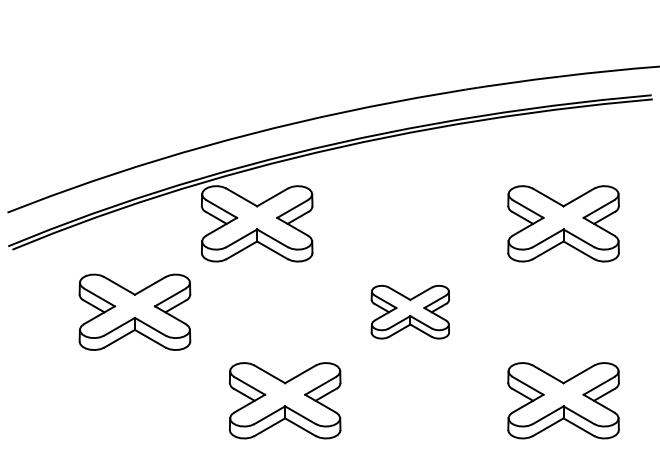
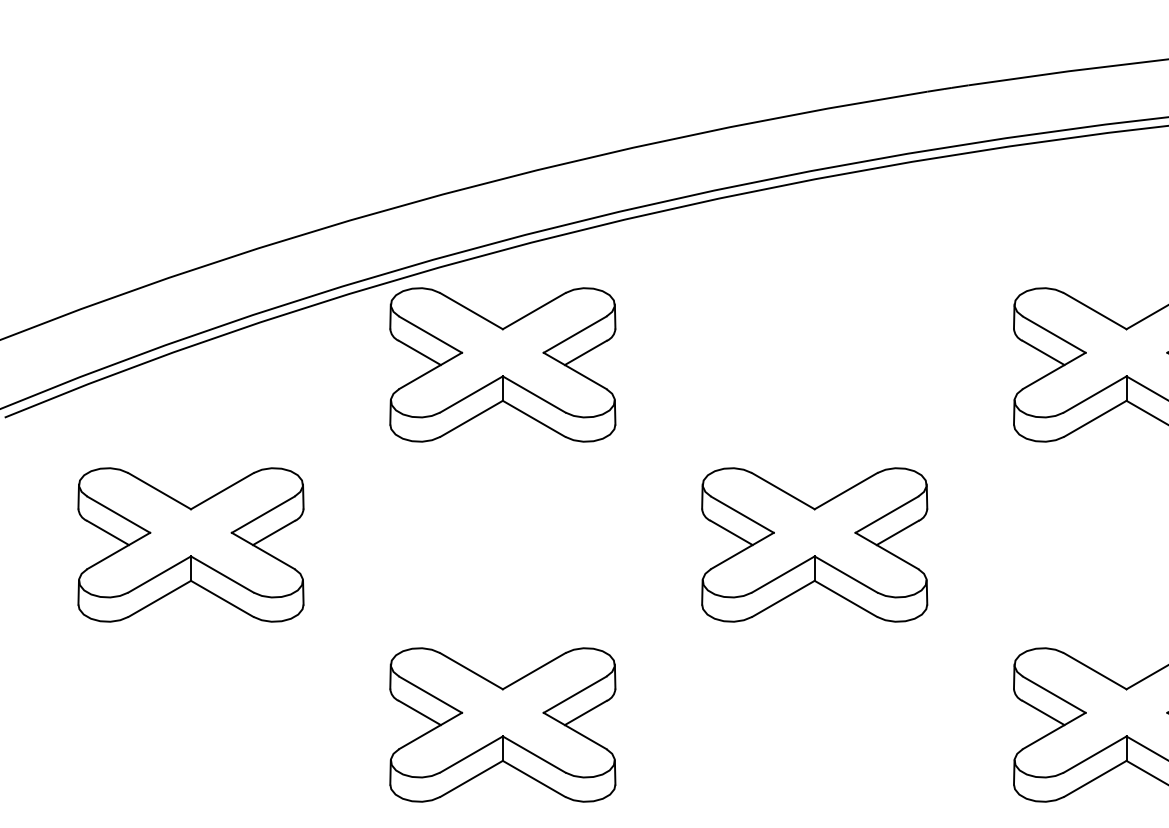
part: (134, 311) -> (190, 543), moved
part: (410, 311) -> (814, 543), size x1.43
part: (285, 400) -> (503, 724), moved

